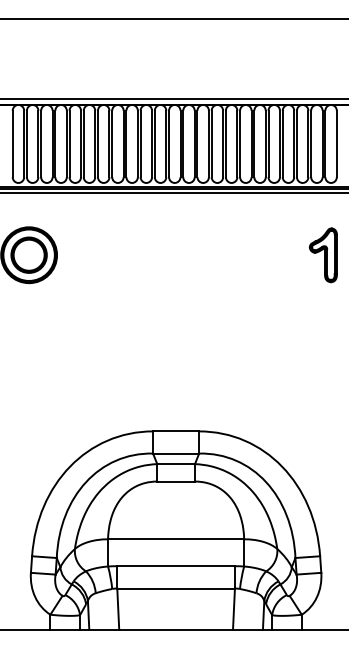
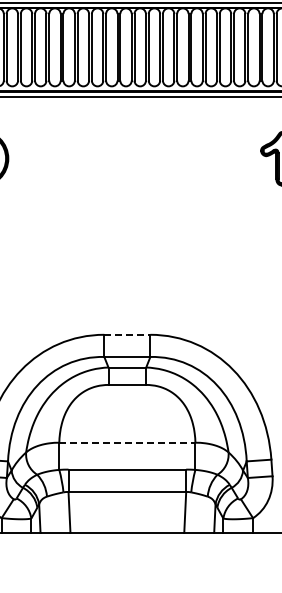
line: (176, 431) -> (127, 334), solid -> dashed
line: (176, 539) -> (127, 442), solid -> dashed

